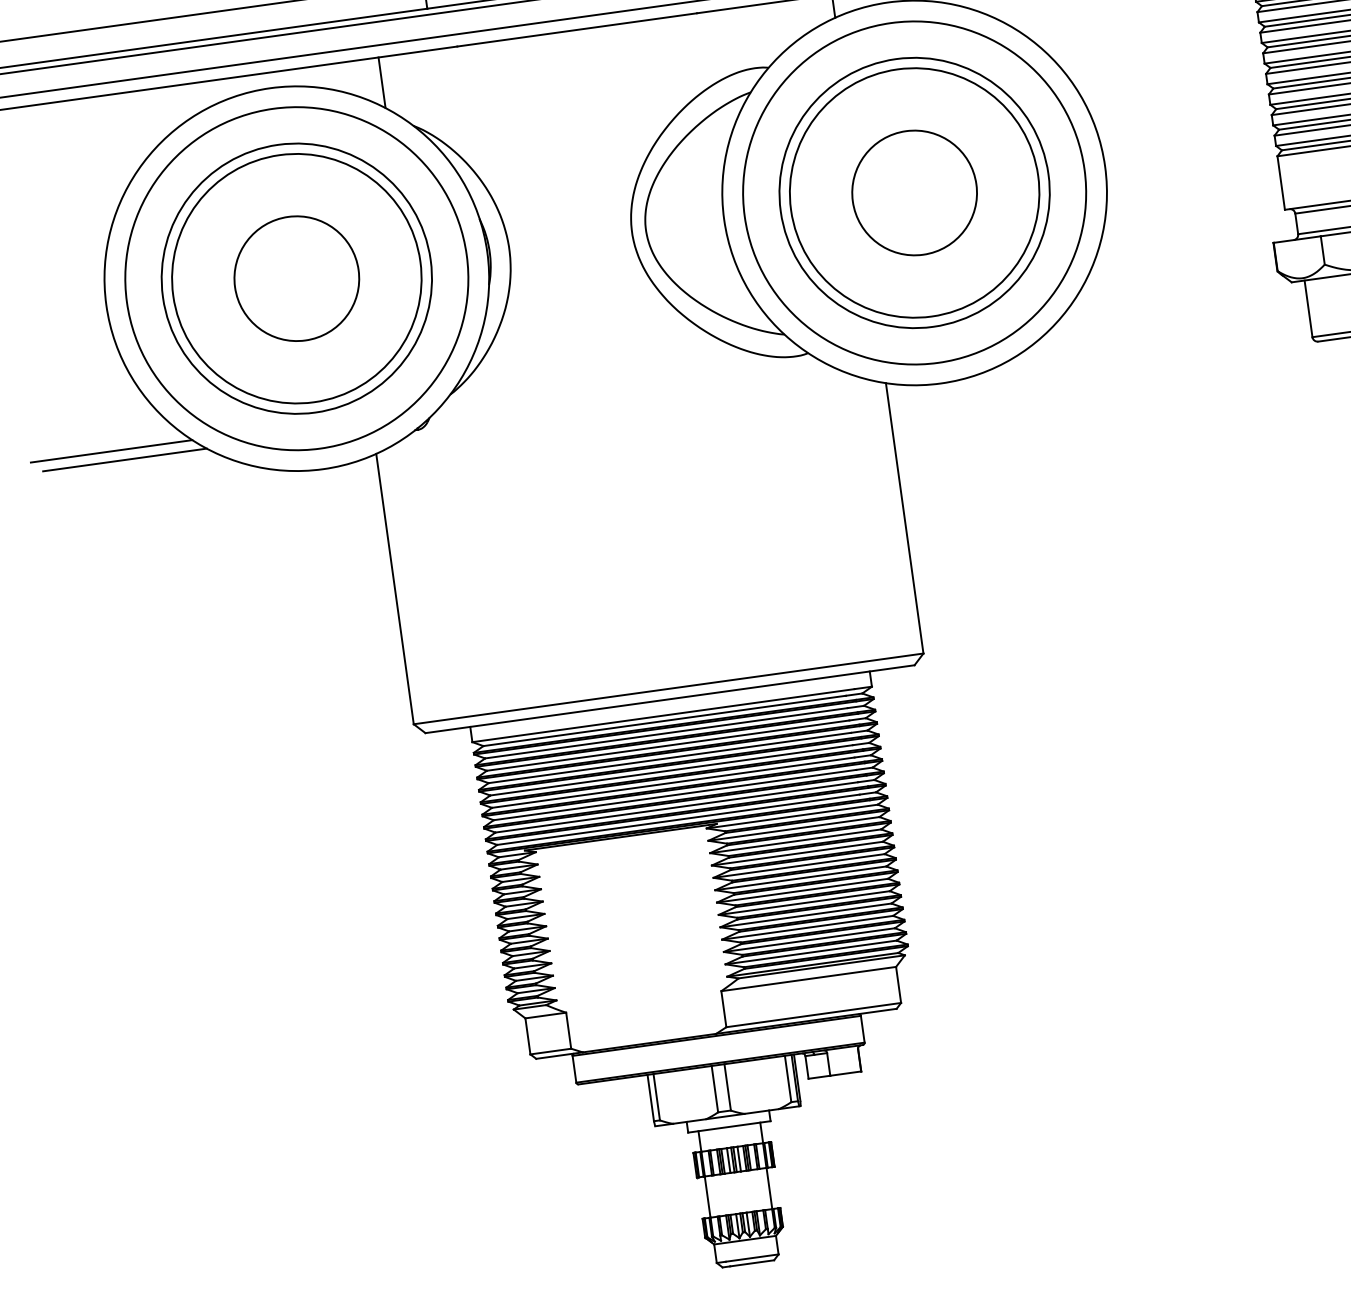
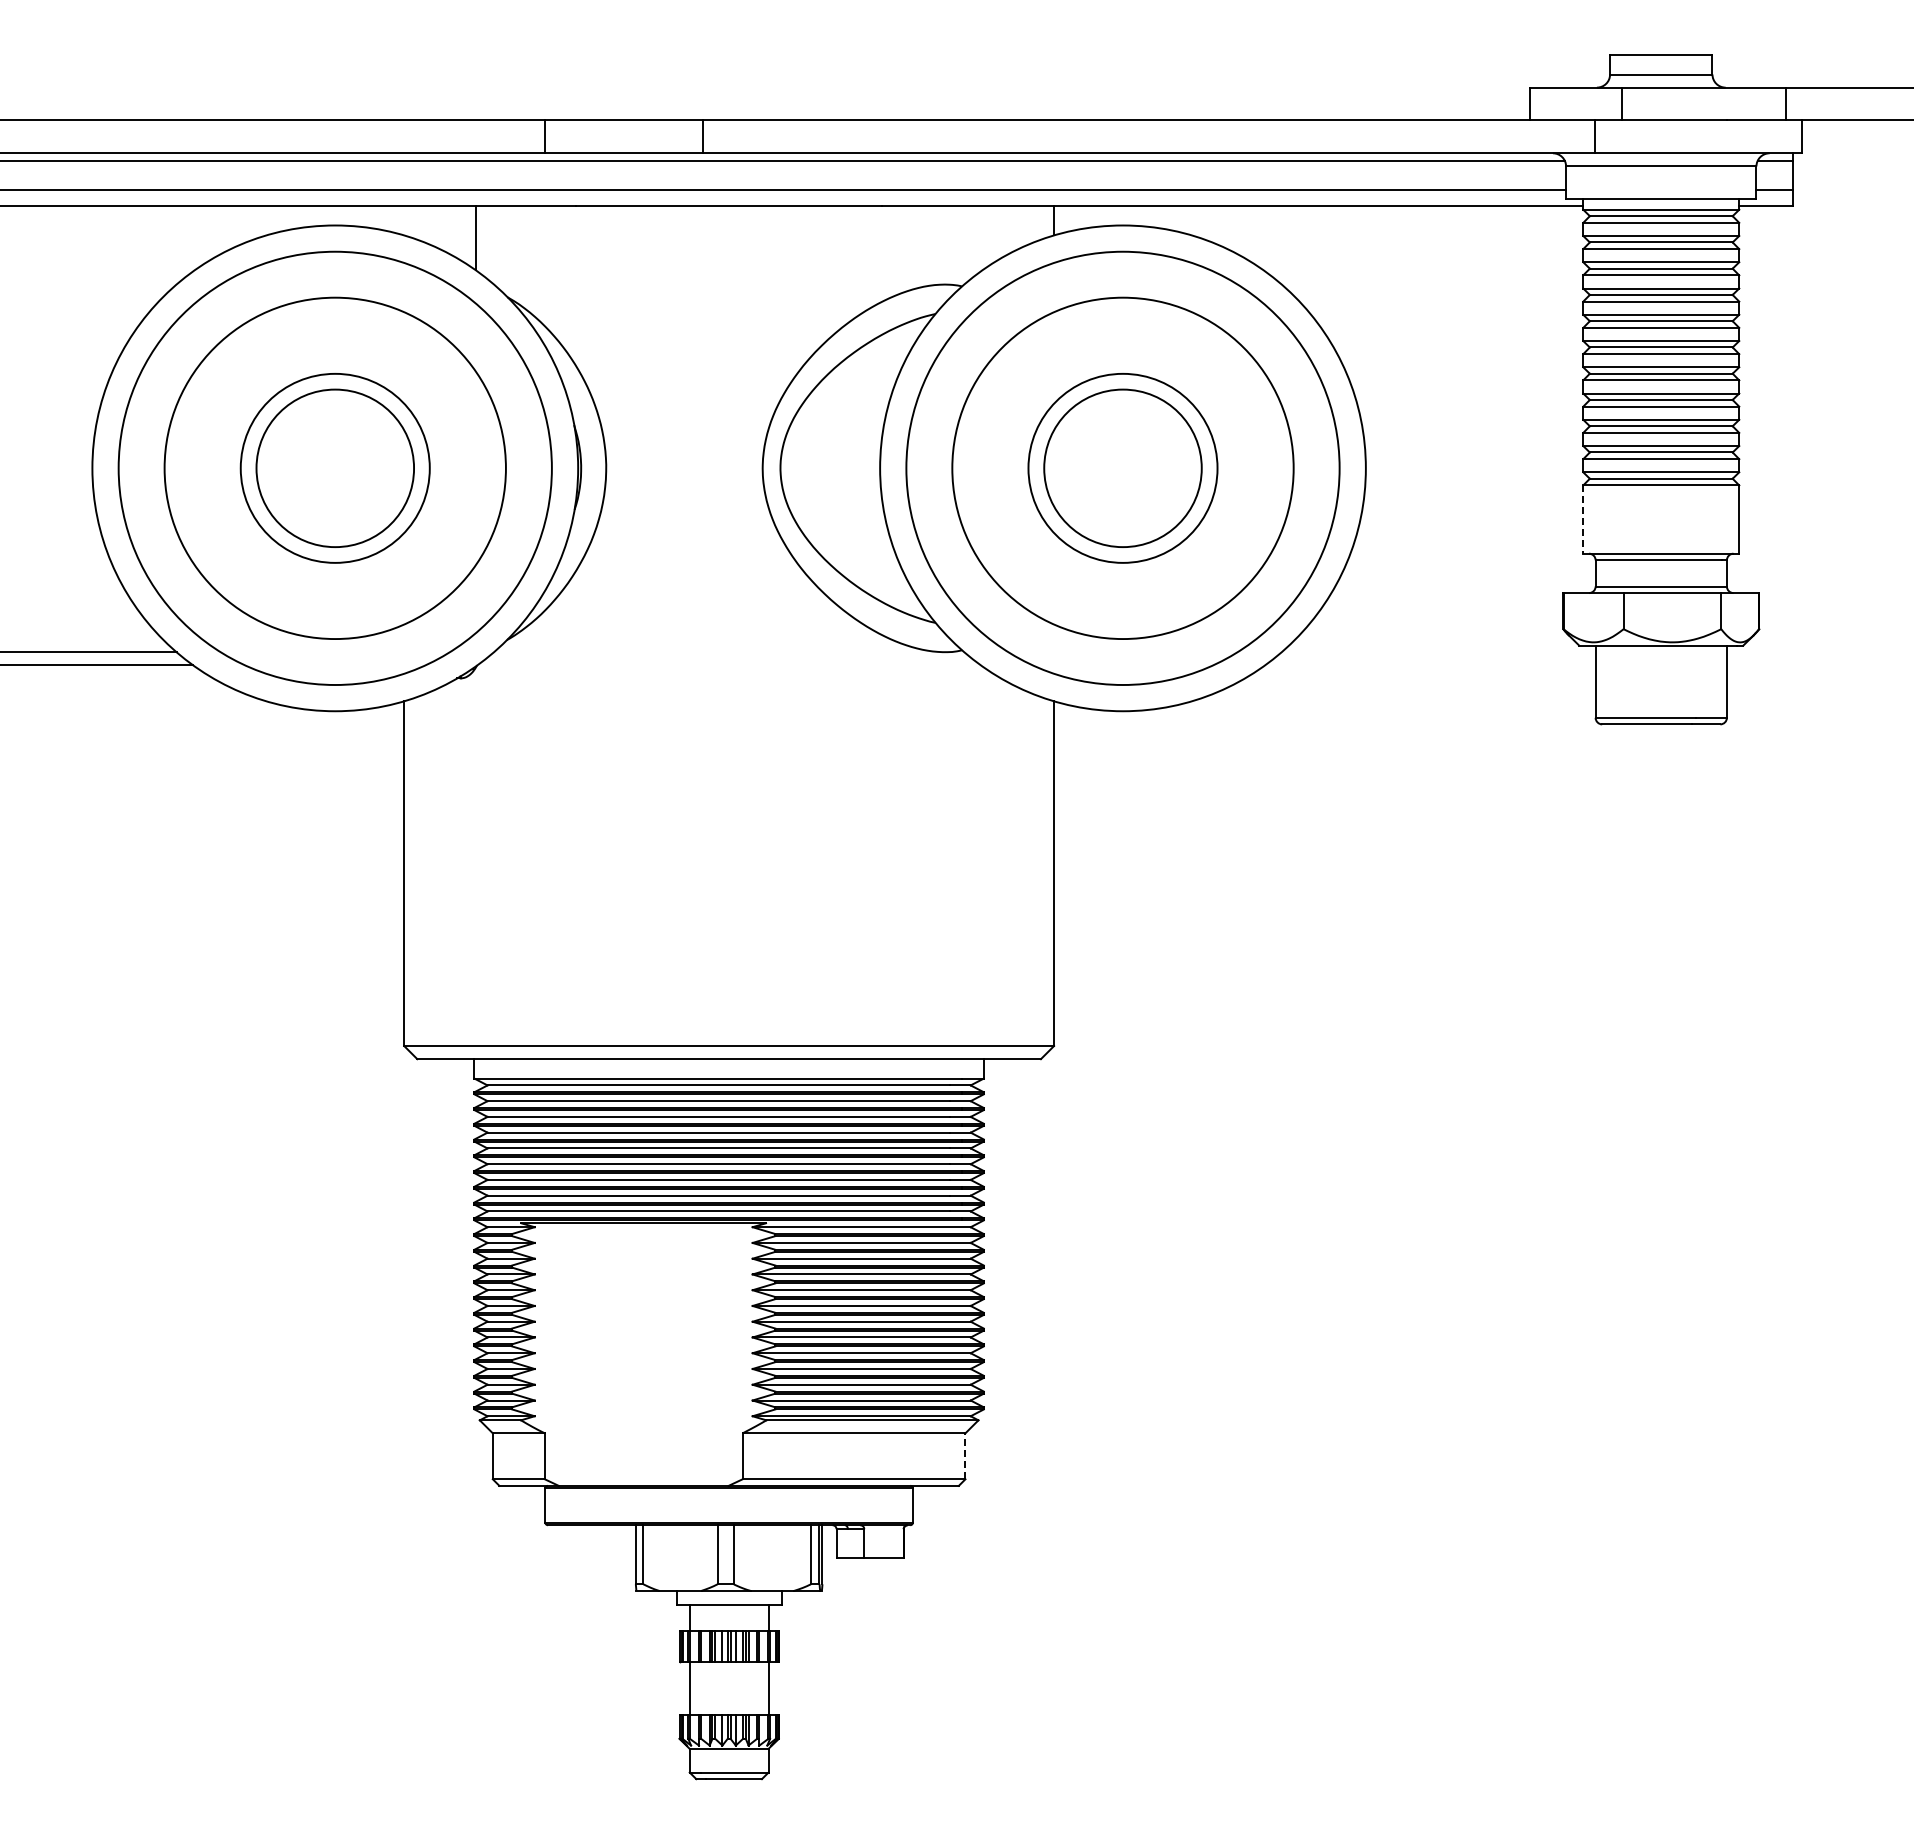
line: (1281, 183) -> (1583, 520), solid -> dashed
circle: (914, 192) -> (1122, 467), size x0.6
circle: (296, 278) -> (334, 467), size x0.6
line: (898, 985) -> (965, 1456), solid -> dashed

